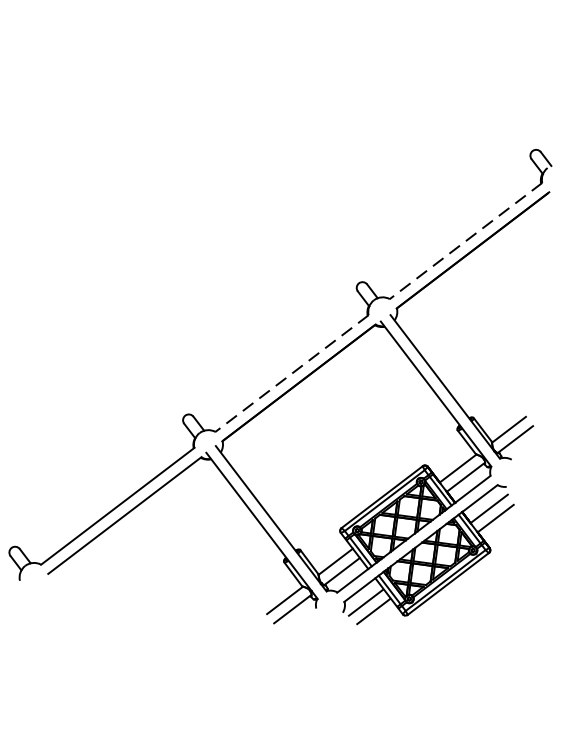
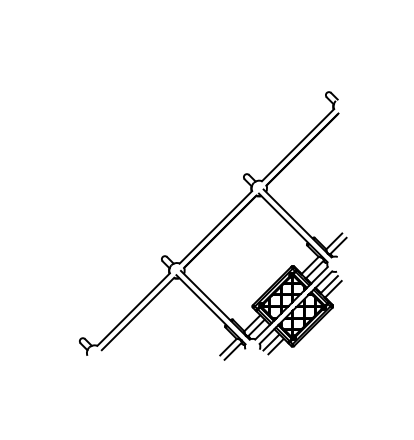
line: (464, 241) -> (297, 145), dashed -> solid
line: (291, 373) -> (215, 227), dashed -> solid

